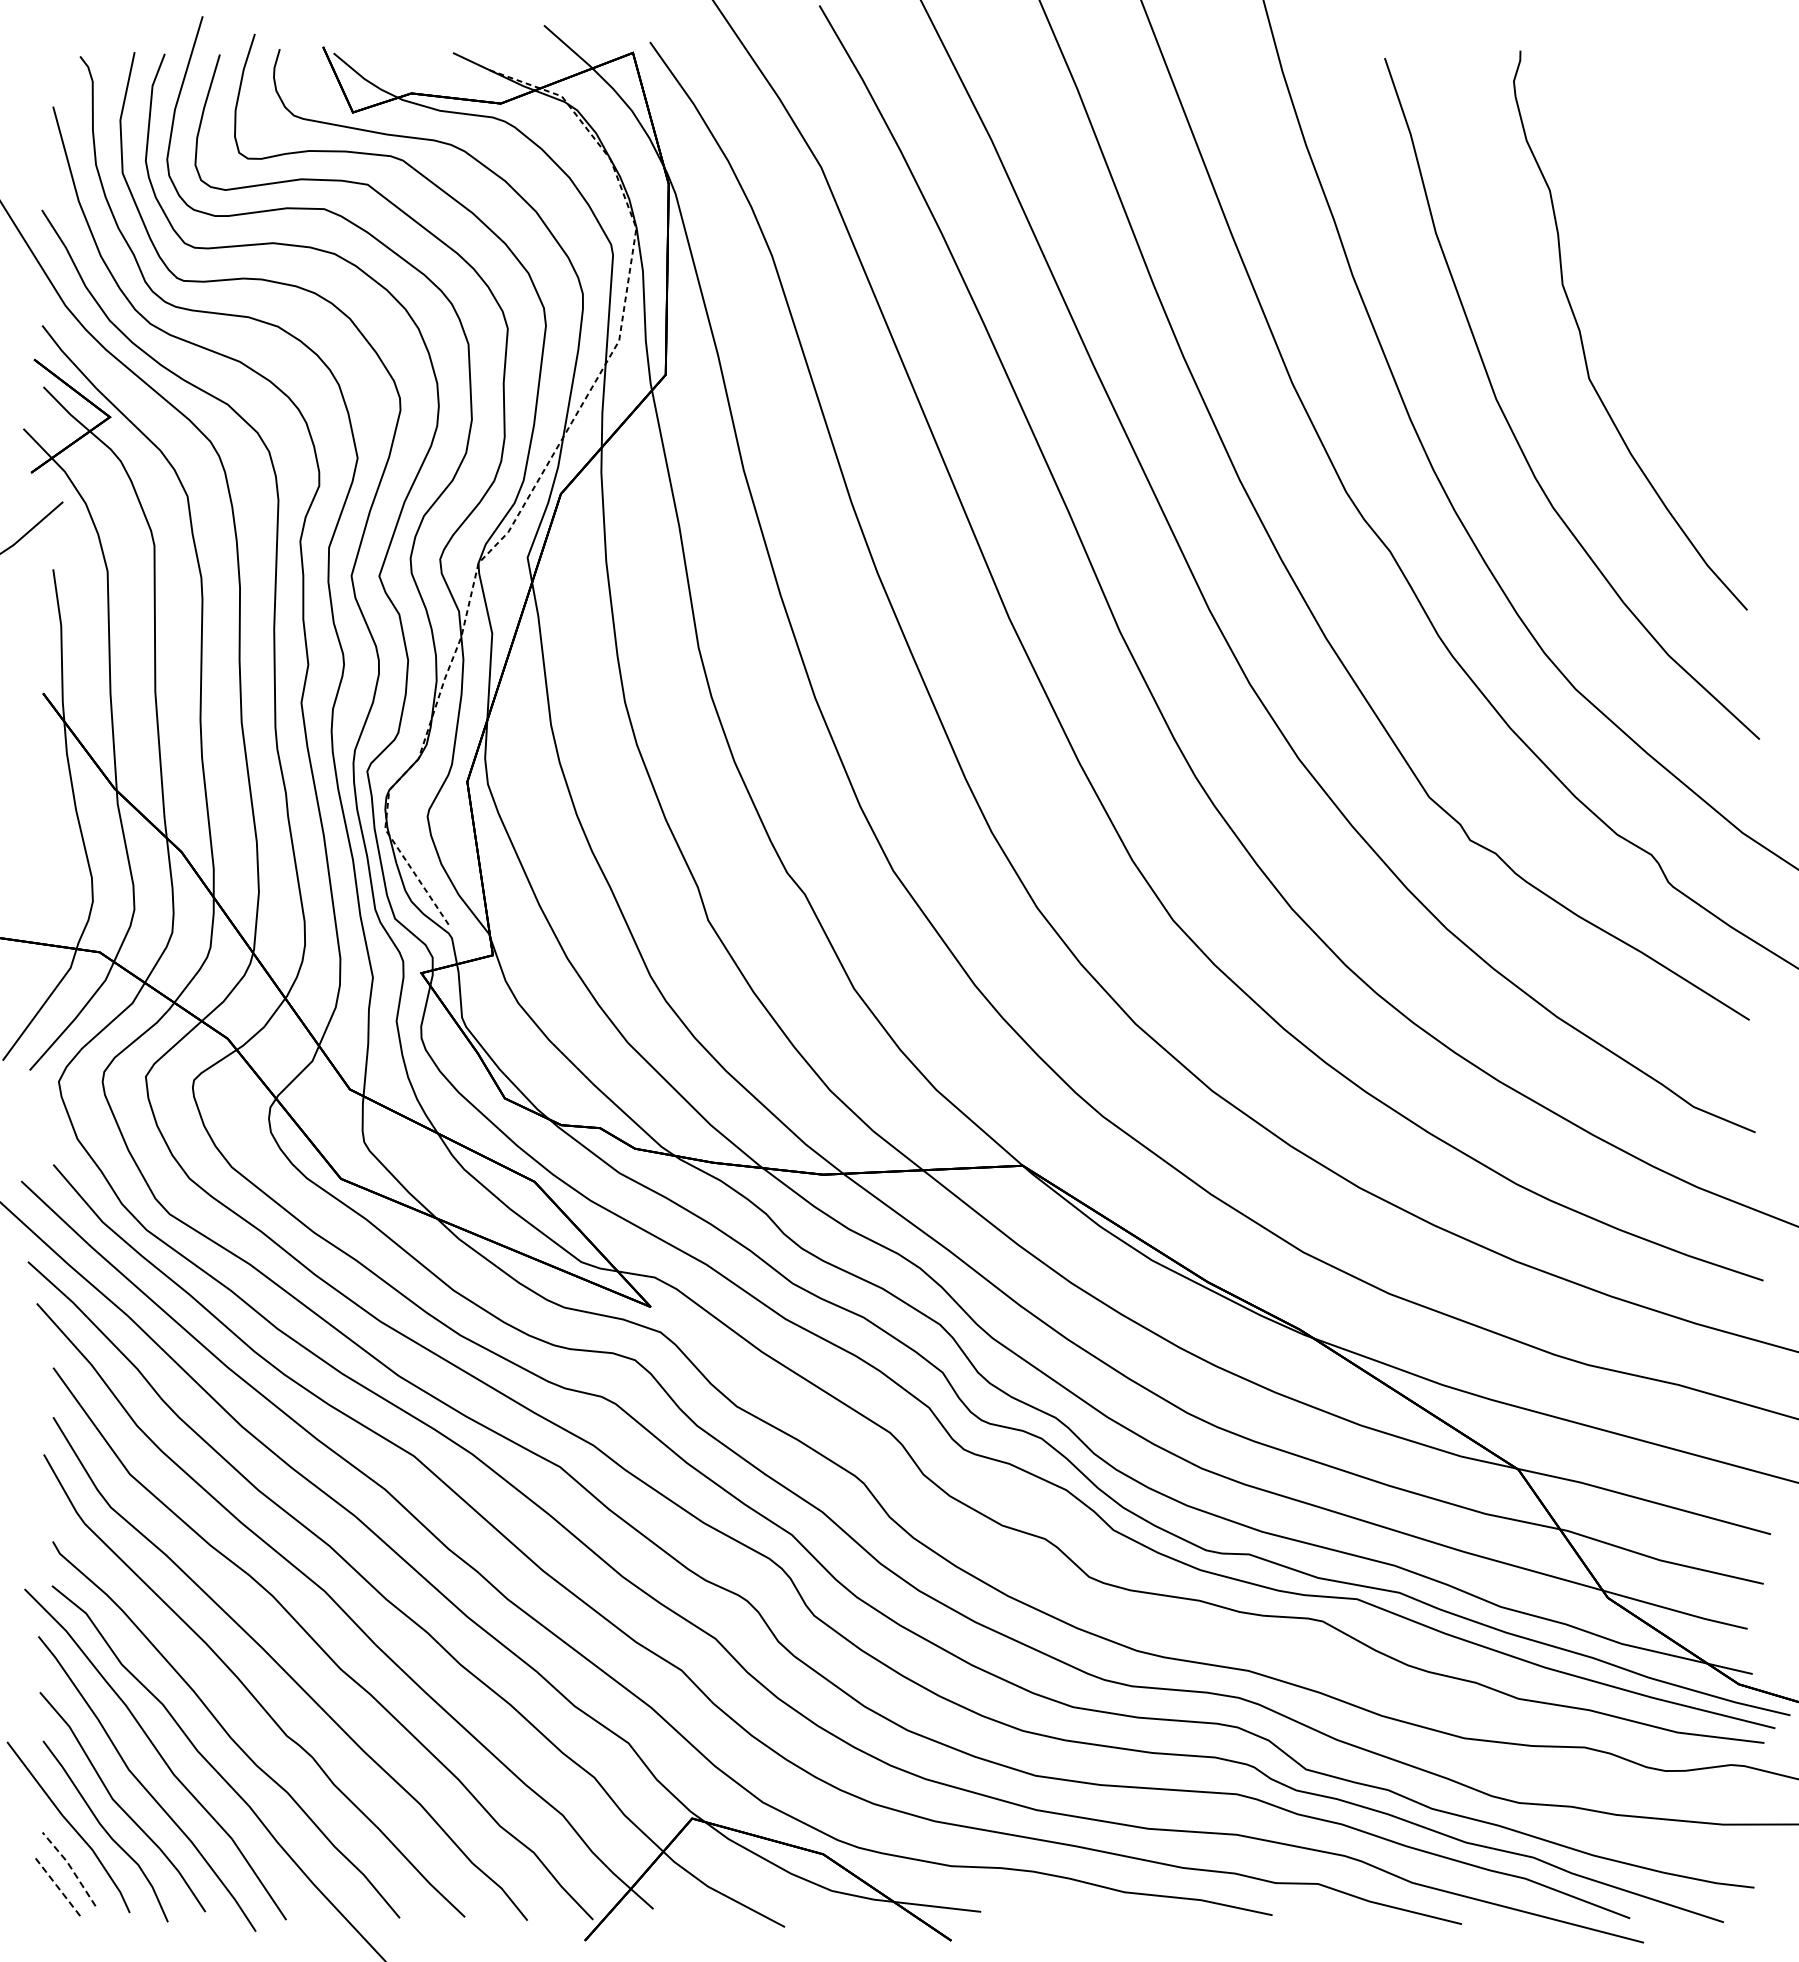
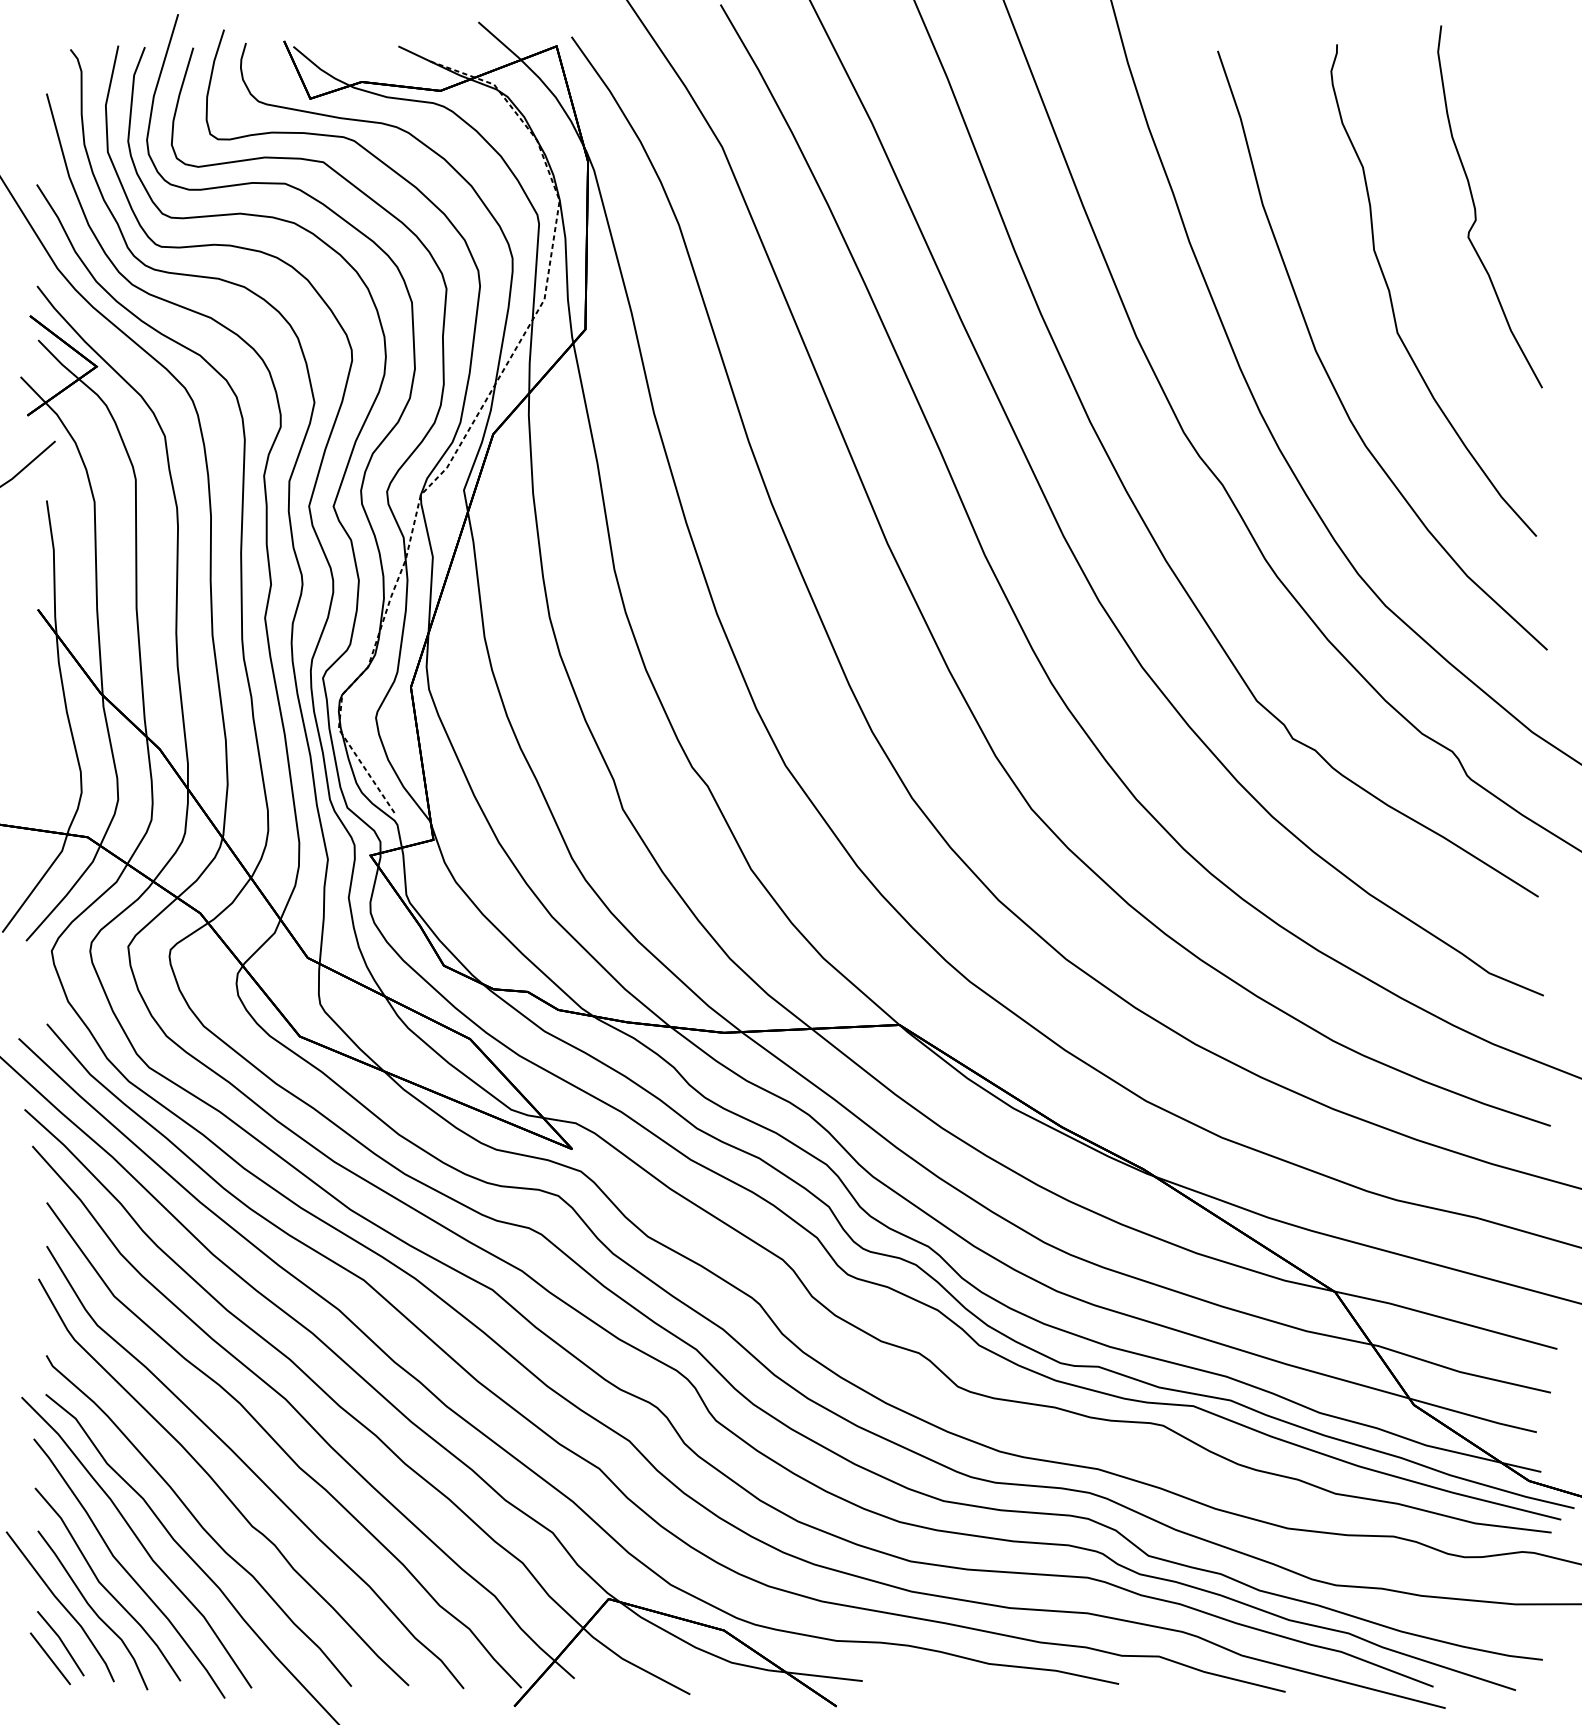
curve: (1678, 237) -> (1476, 208), added
line: (70, 1867) -> (61, 1642), dashed -> solid
line: (57, 1886) -> (50, 1658), dashed -> solid

